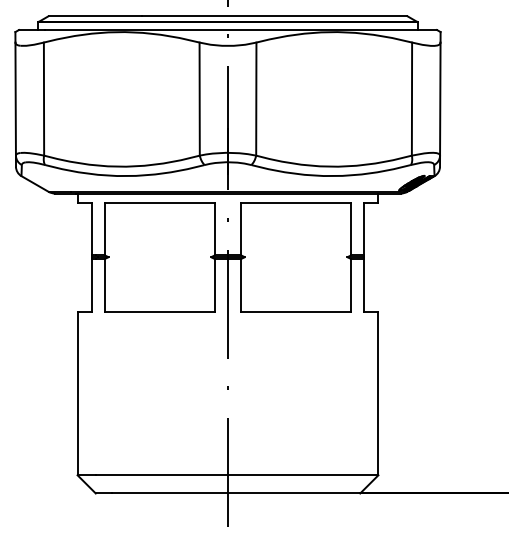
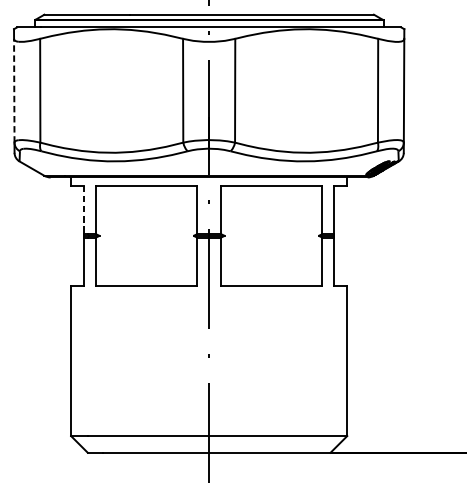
line: (15, 99) -> (14, 91), solid -> dashed
line: (91, 229) -> (83, 210), solid -> dashed

